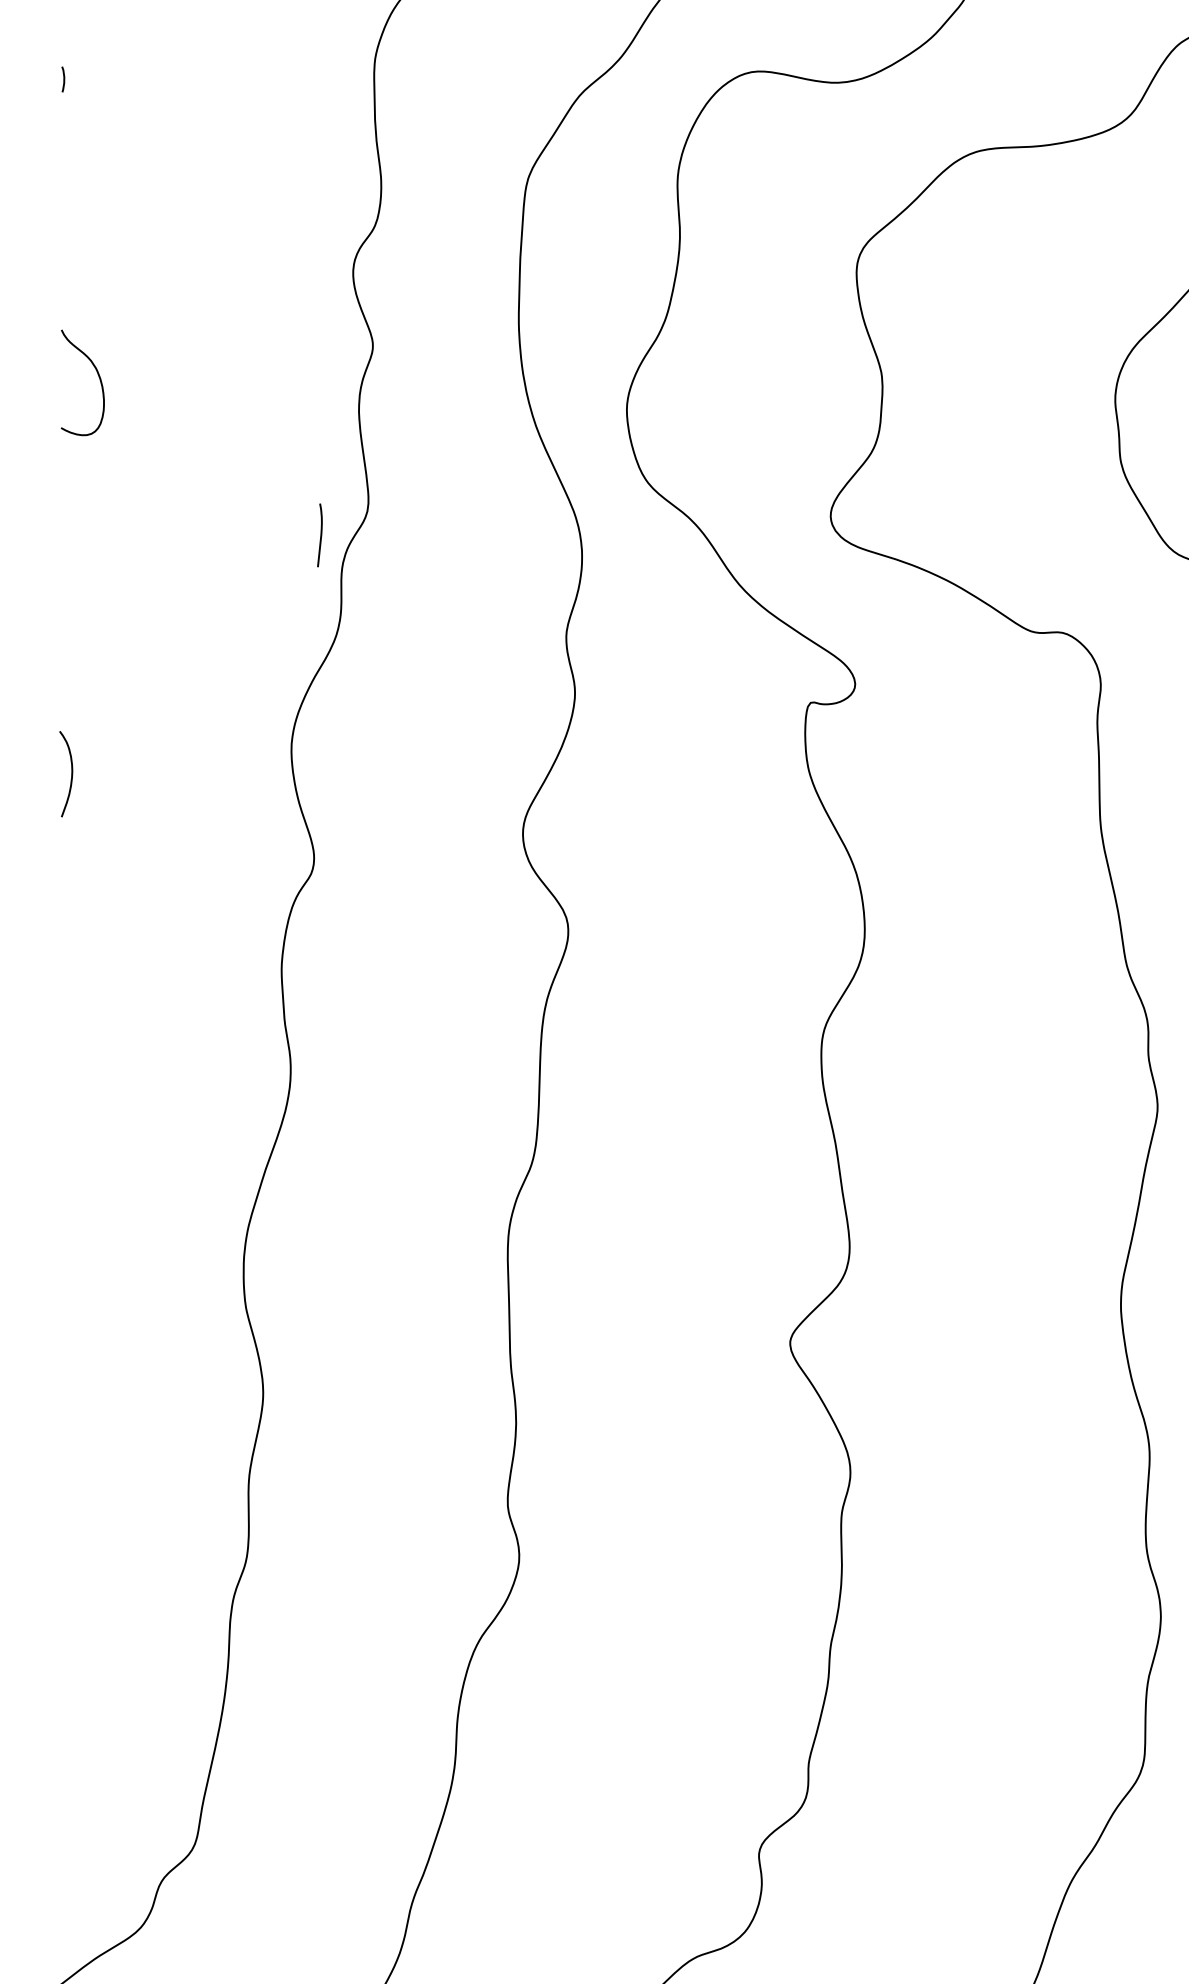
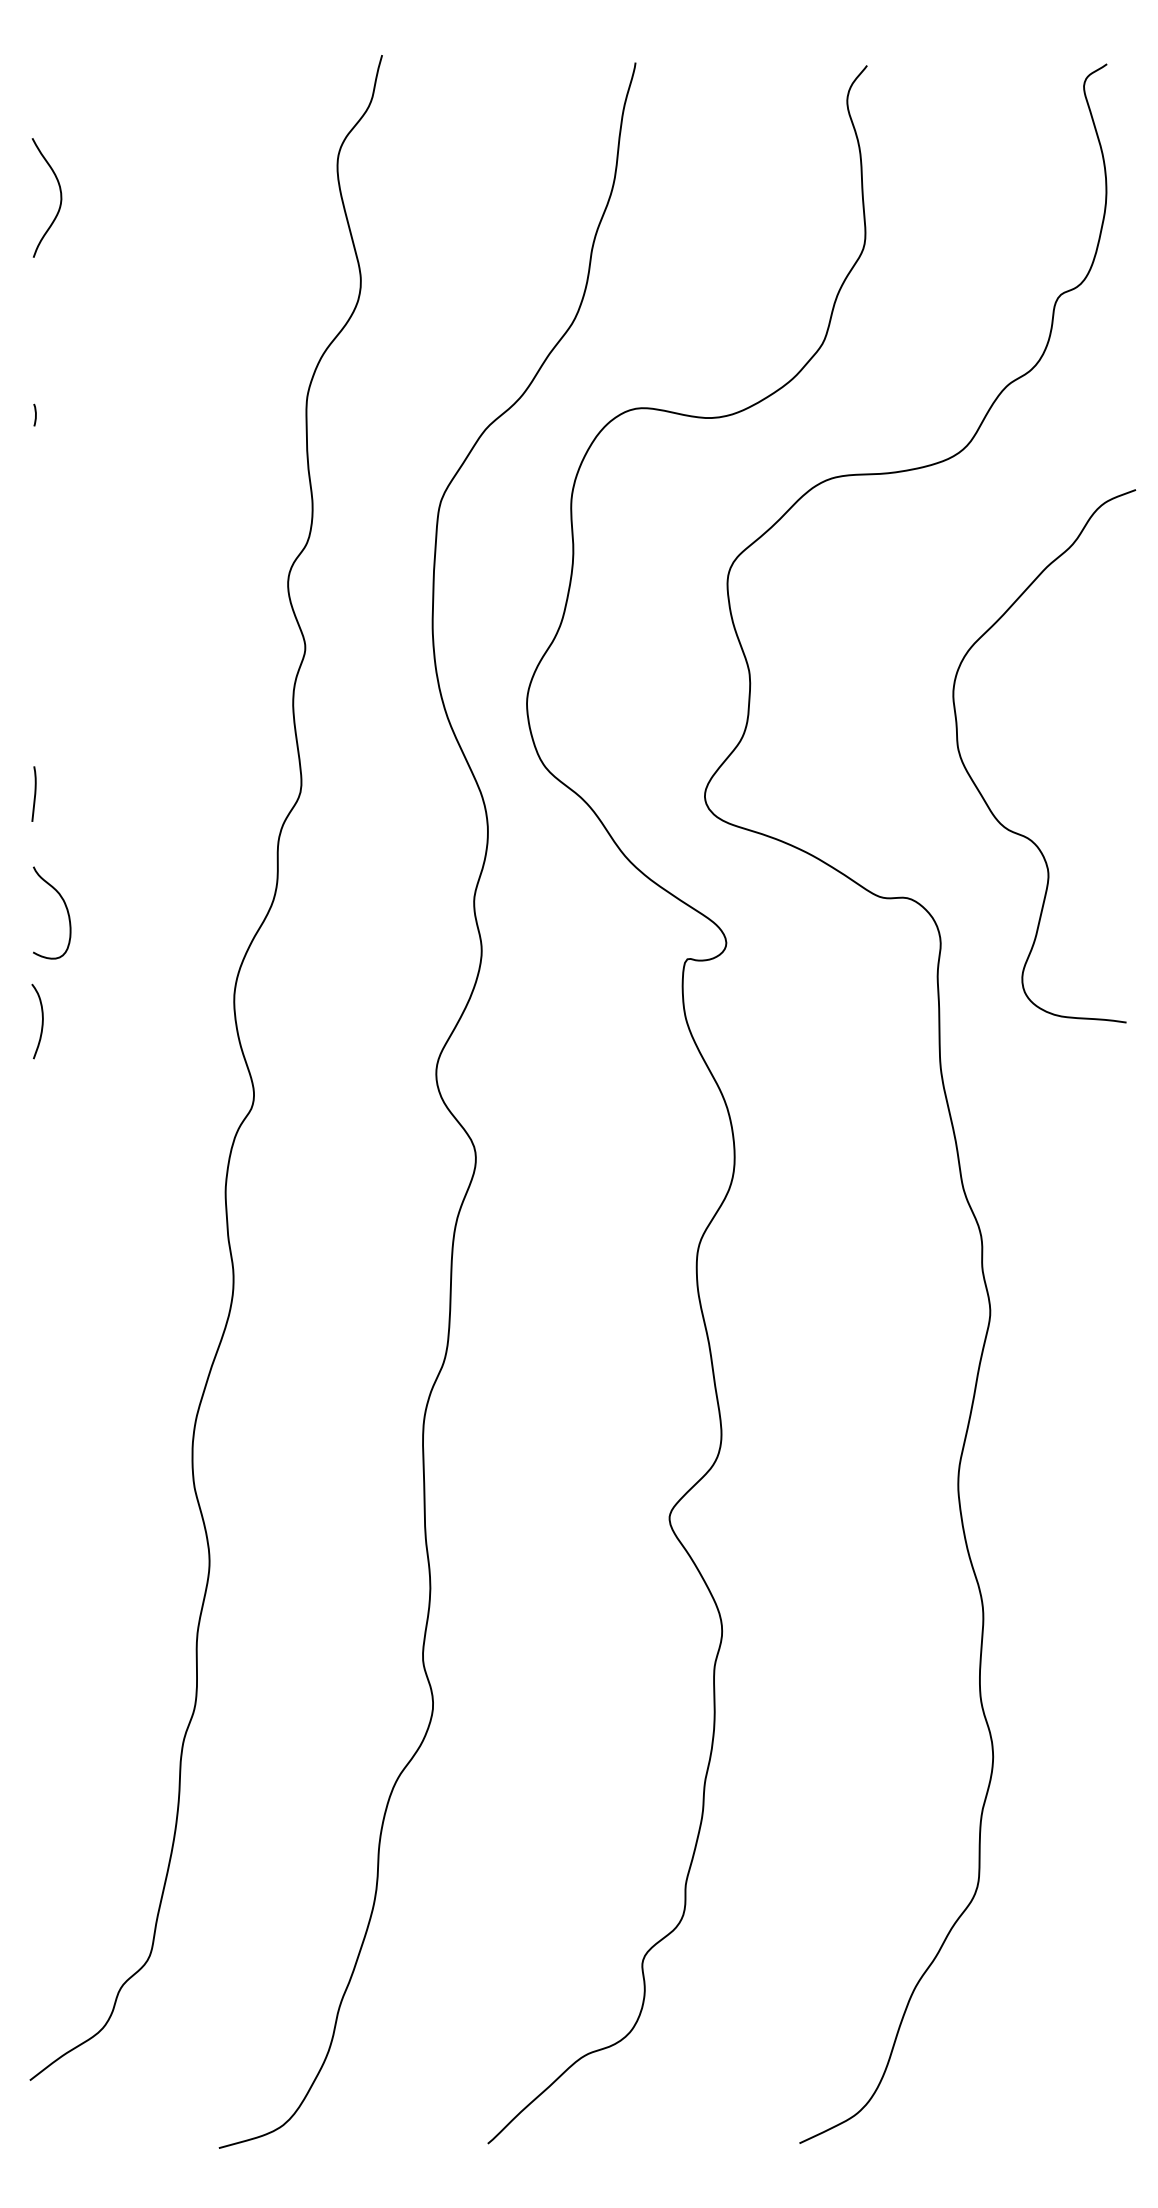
curve: (97, 374) -> (64, 905), moved
curve: (320, 534) -> (34, 793), moved

